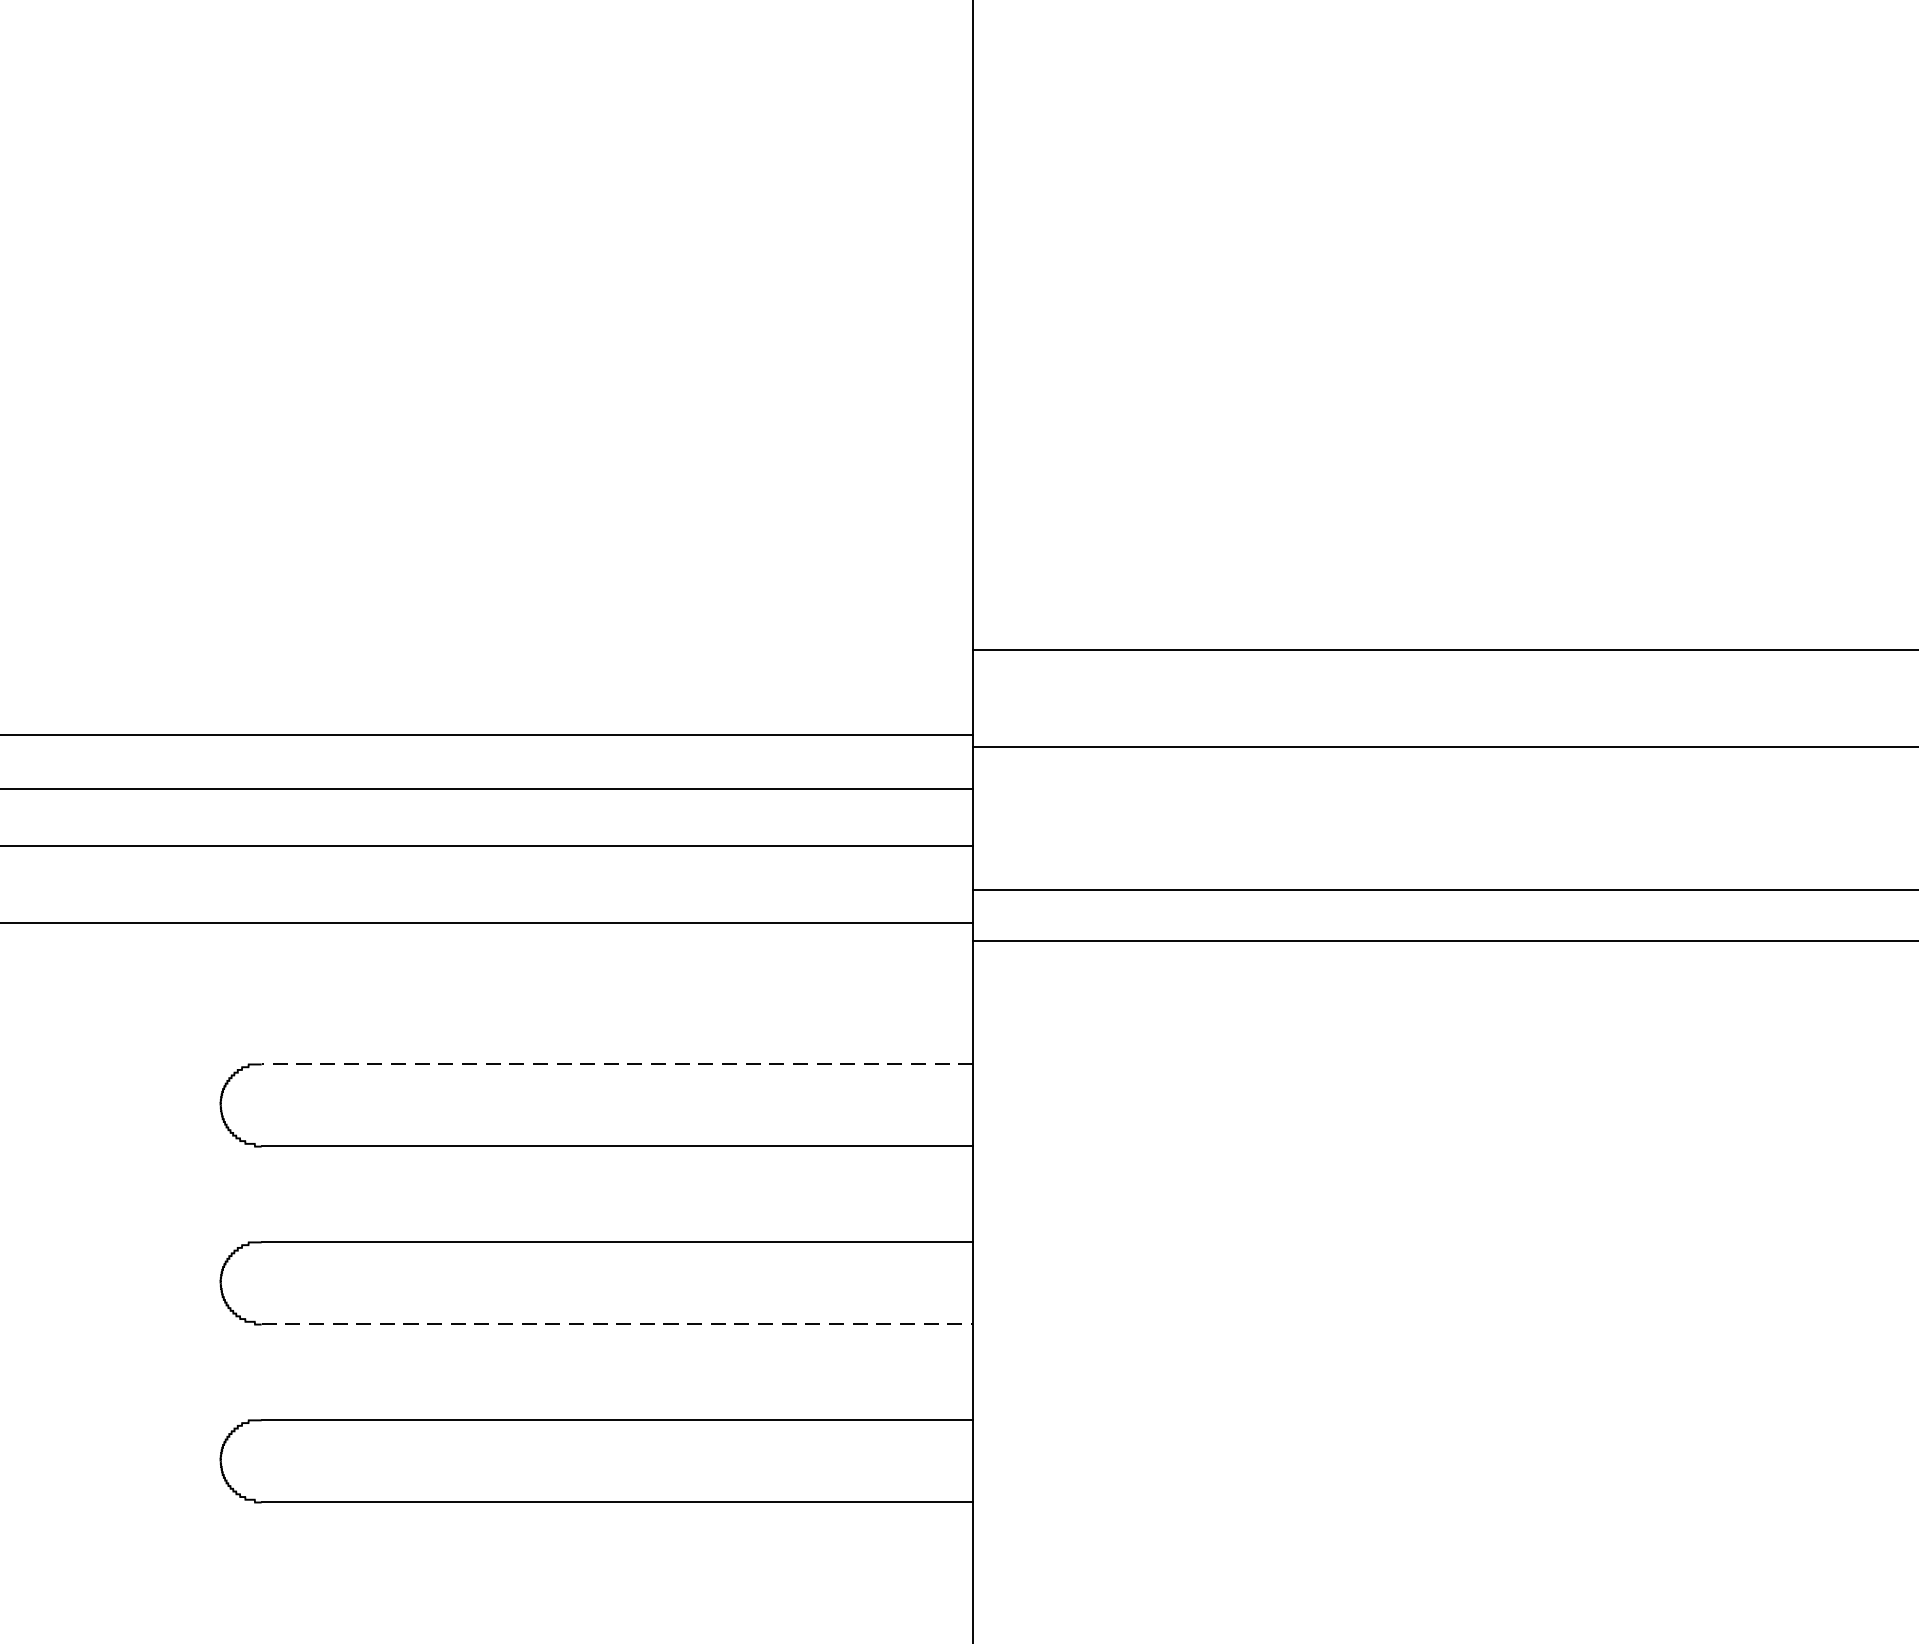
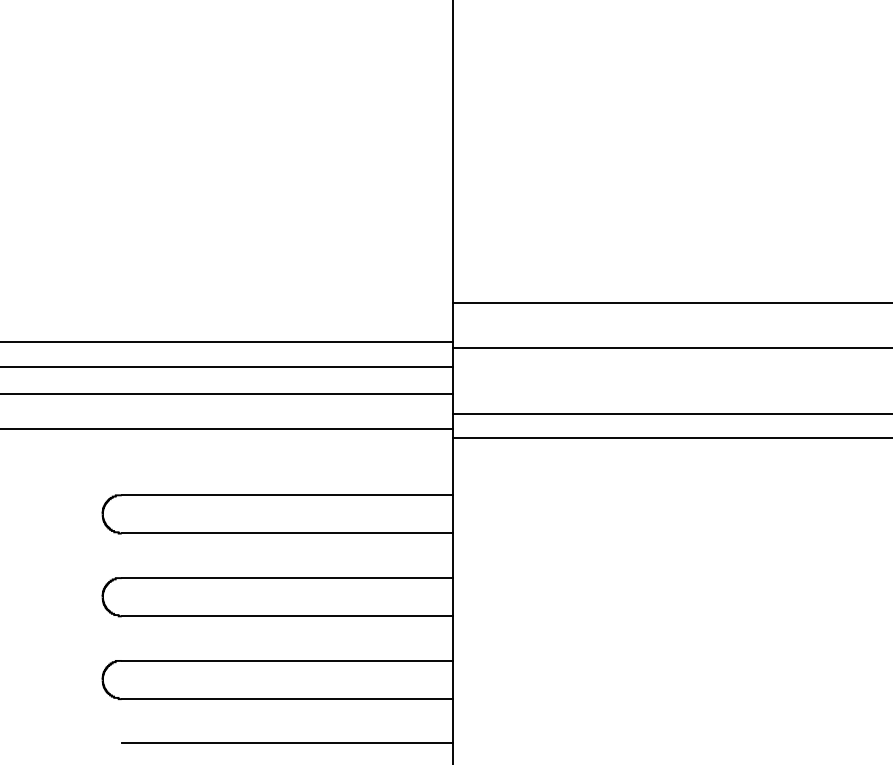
line: (617, 1062) -> (287, 494), dashed -> solid
line: (617, 1322) -> (287, 615), dashed -> solid
line: (615, 1597) -> (286, 743), added

